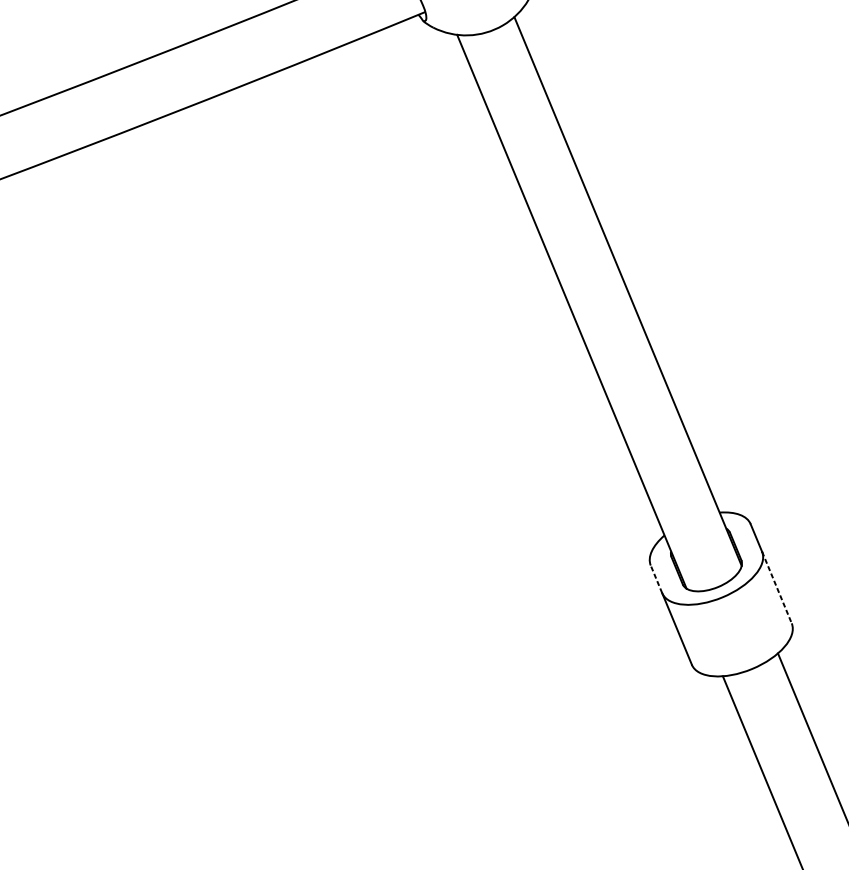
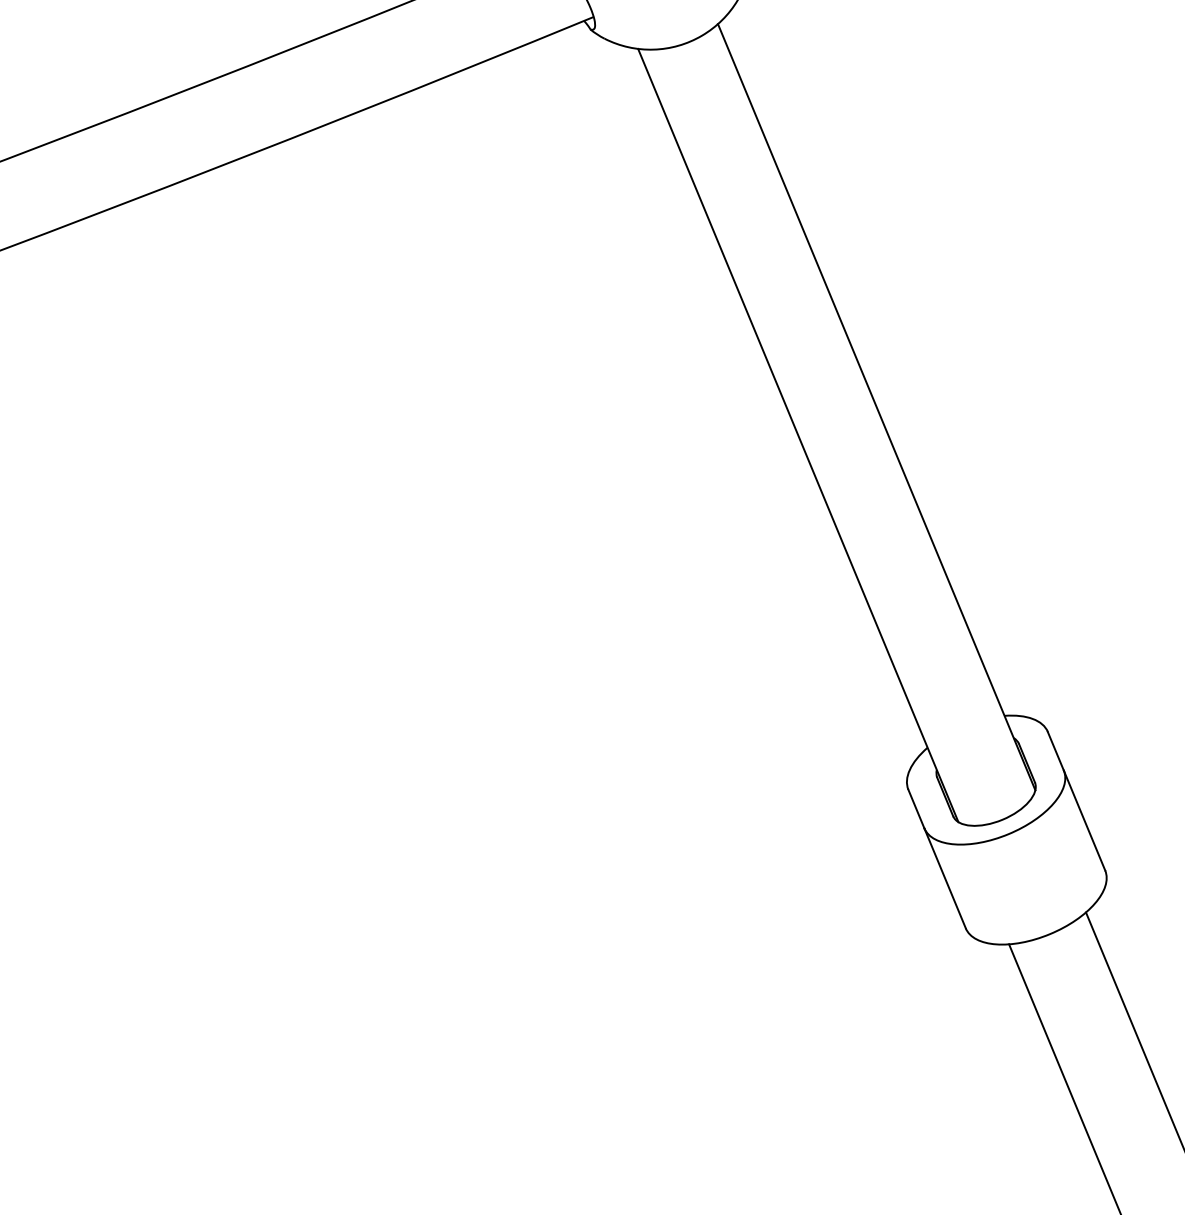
line: (656, 579) -> (916, 809), dashed -> solid
line: (776, 587) -> (1084, 820), dashed -> solid

